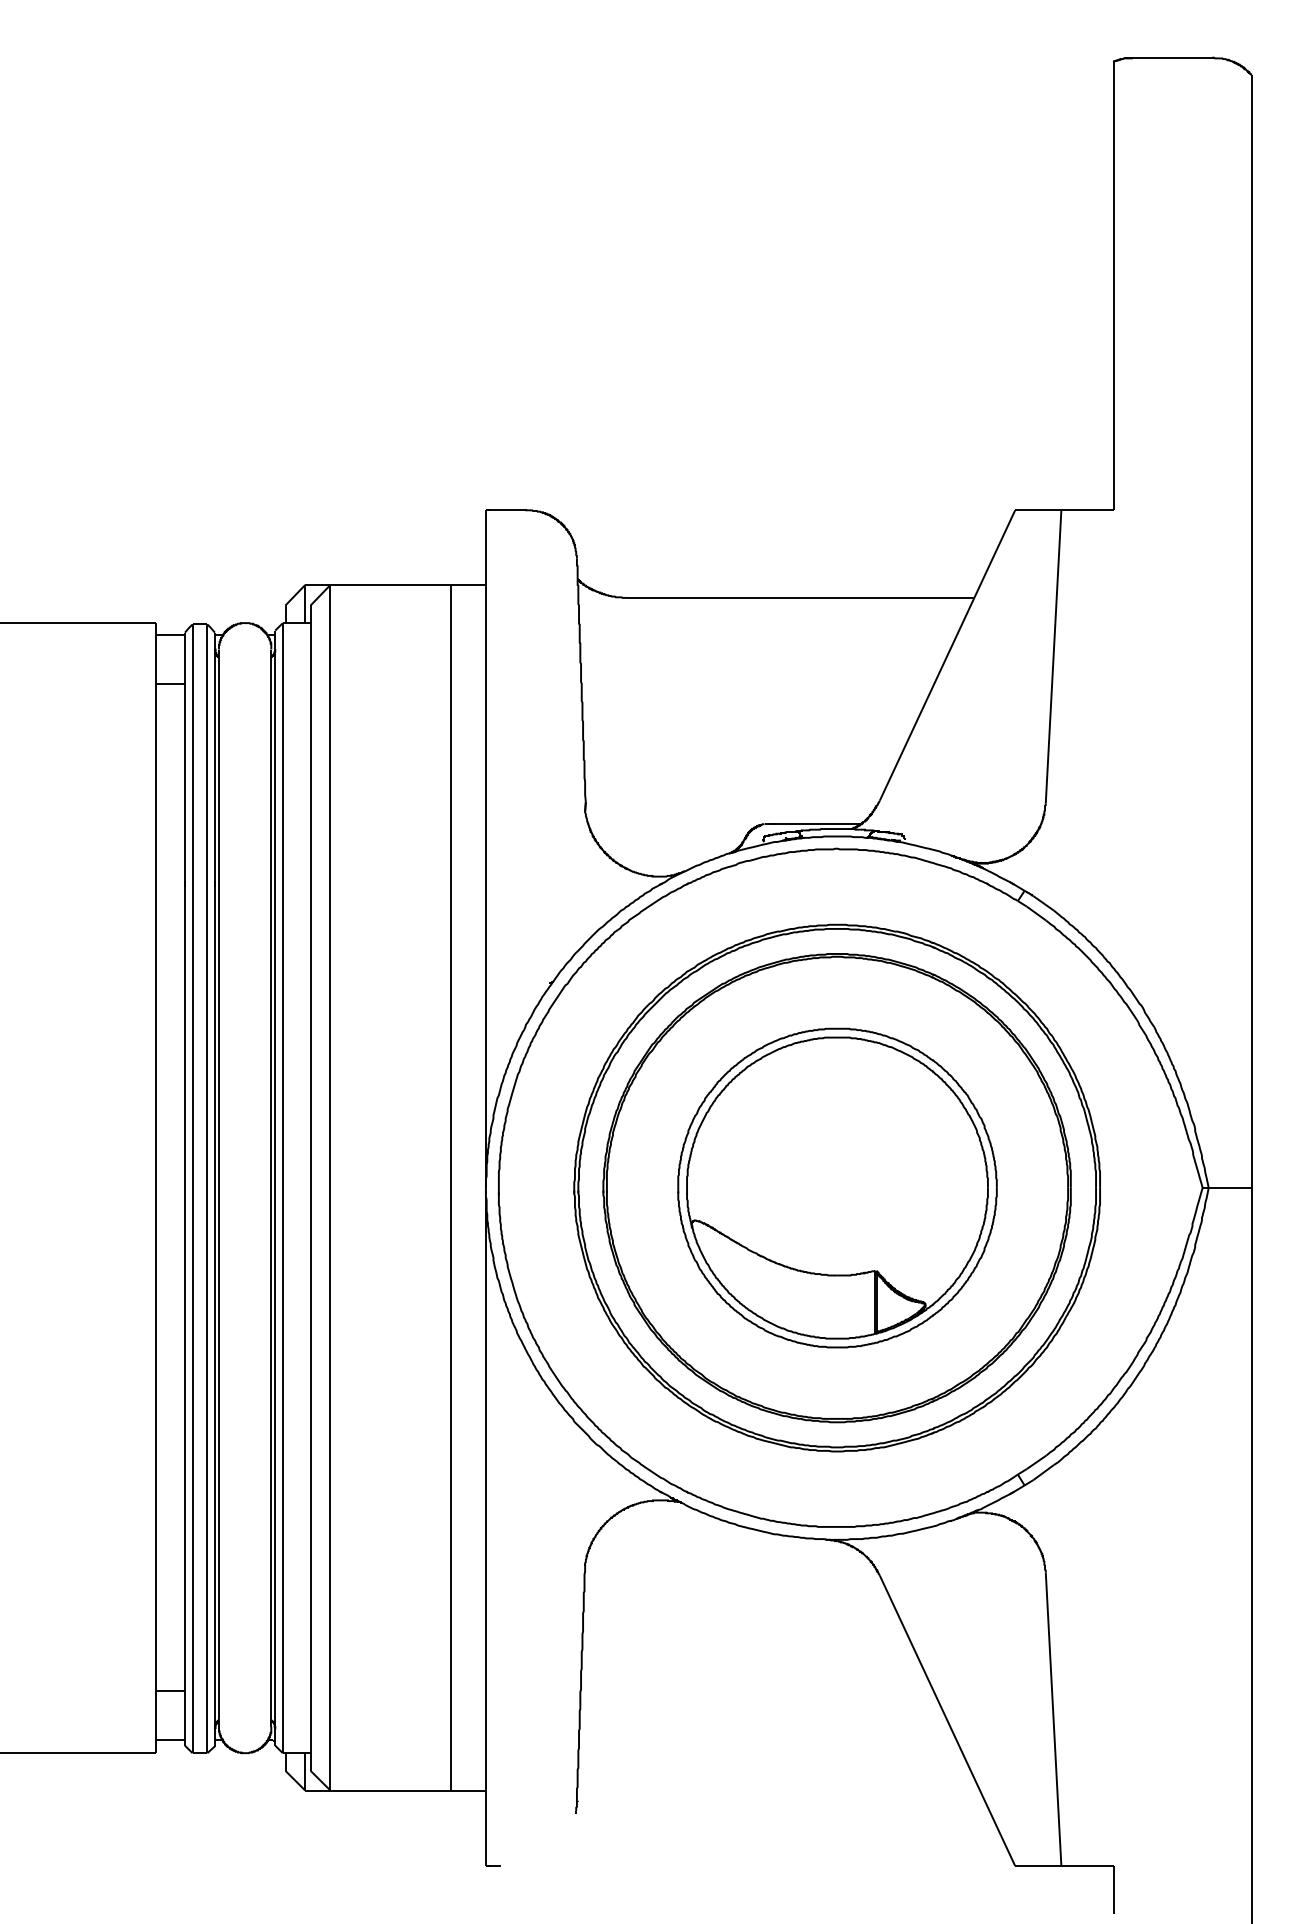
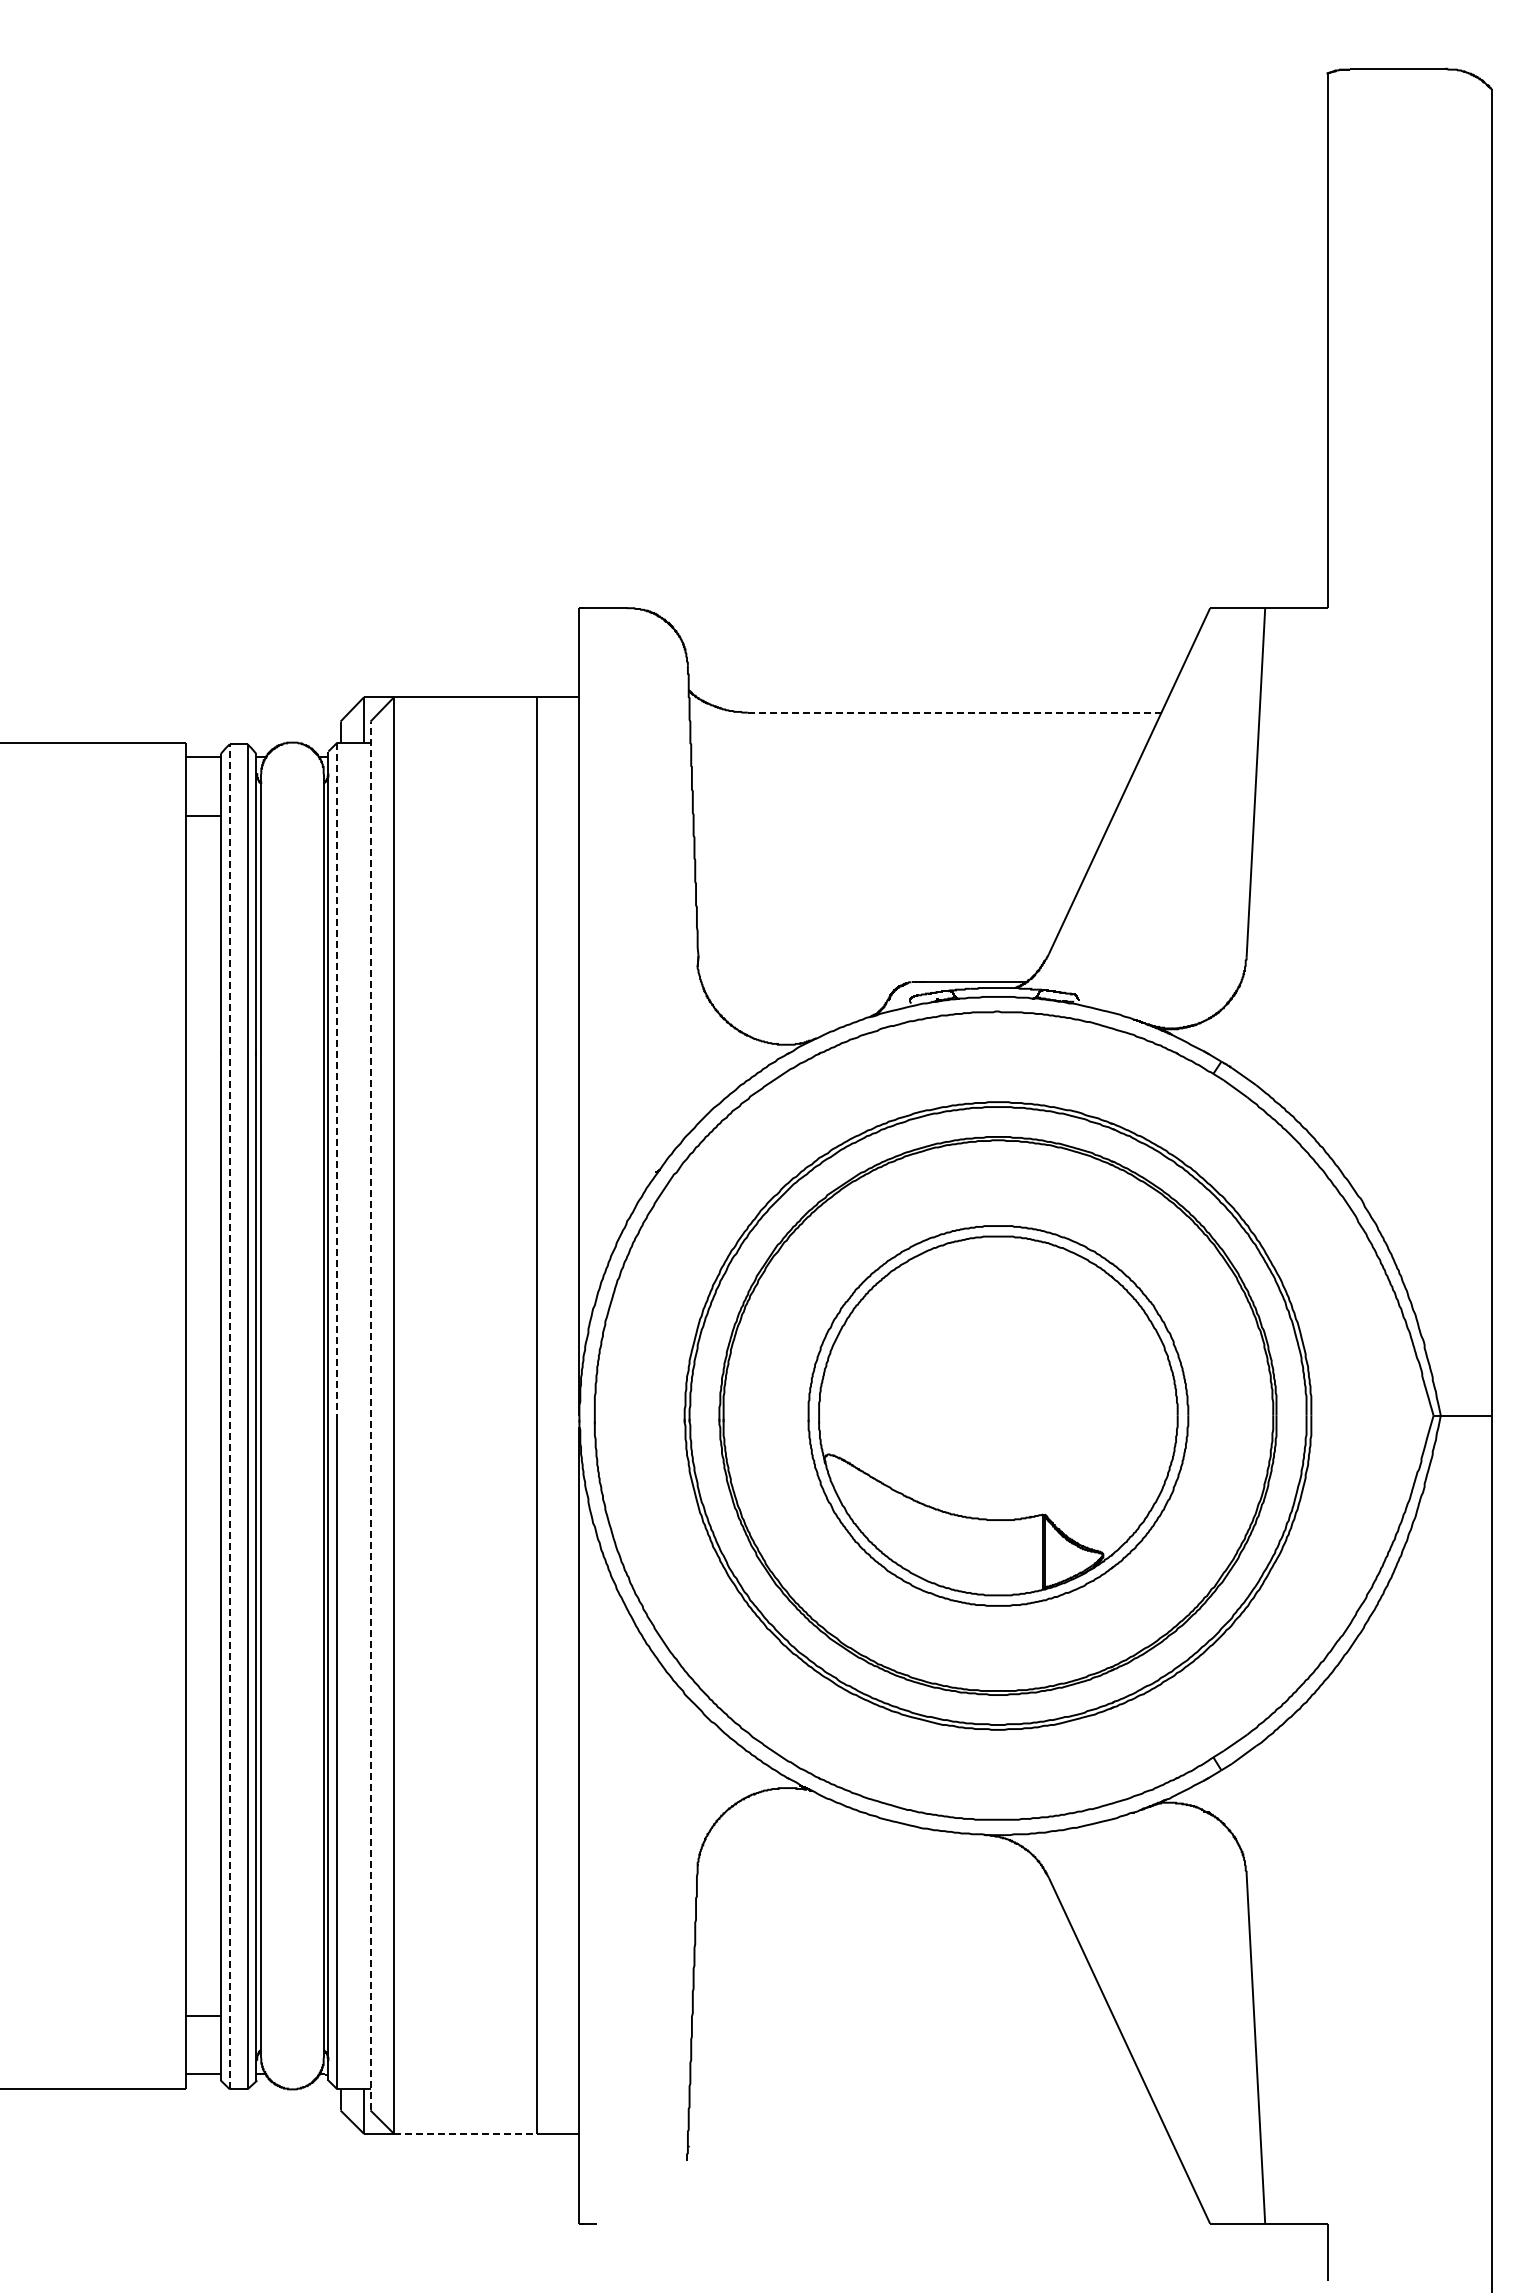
line: (799, 597) -> (953, 712), solid -> dashed
line: (282, 905) -> (337, 1079), solid -> dashed
line: (310, 1187) -> (370, 1415), solid -> dashed
line: (192, 1188) -> (229, 1416), solid -> dashed
line: (390, 1790) -> (465, 2133), solid -> dashed

